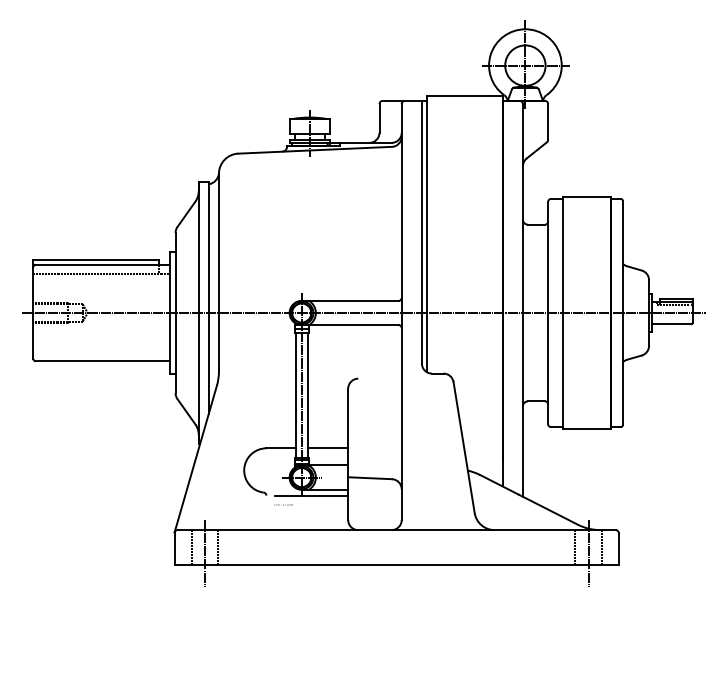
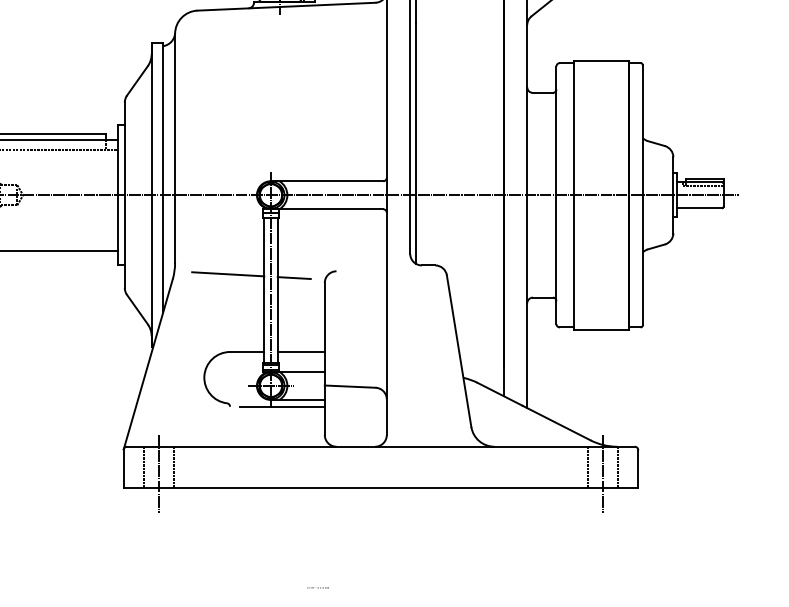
line: (264, 381) -> (227, 274), added
line: (321, 384) -> (293, 278), added
text: (283, 504) -> (318, 587), moved

